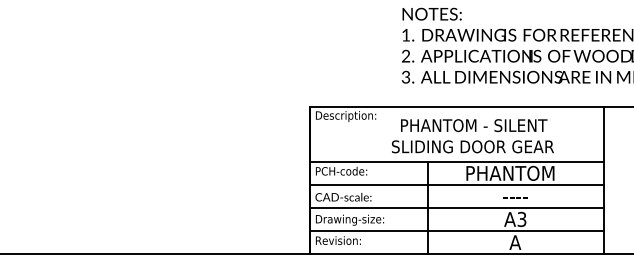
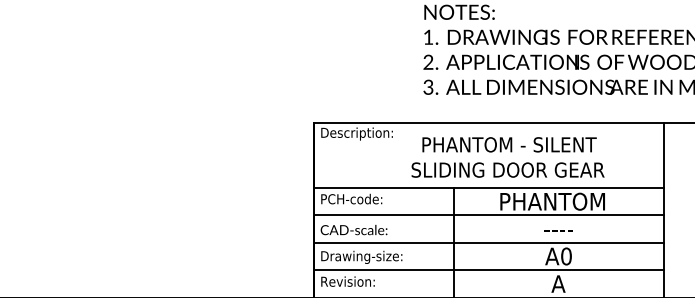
text: (521, 219) -> (565, 256), A3 -> A0

